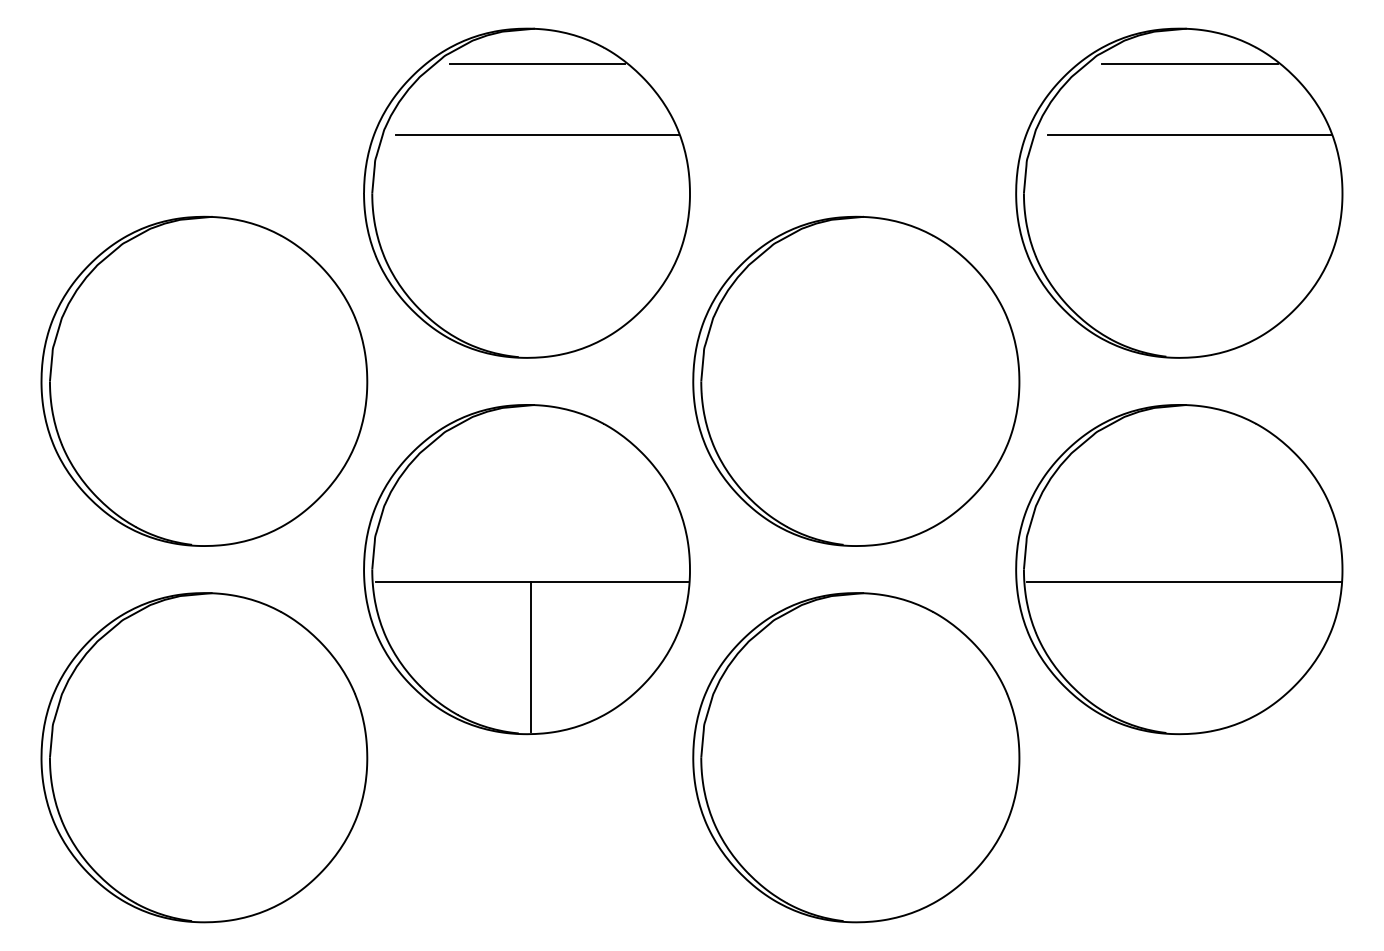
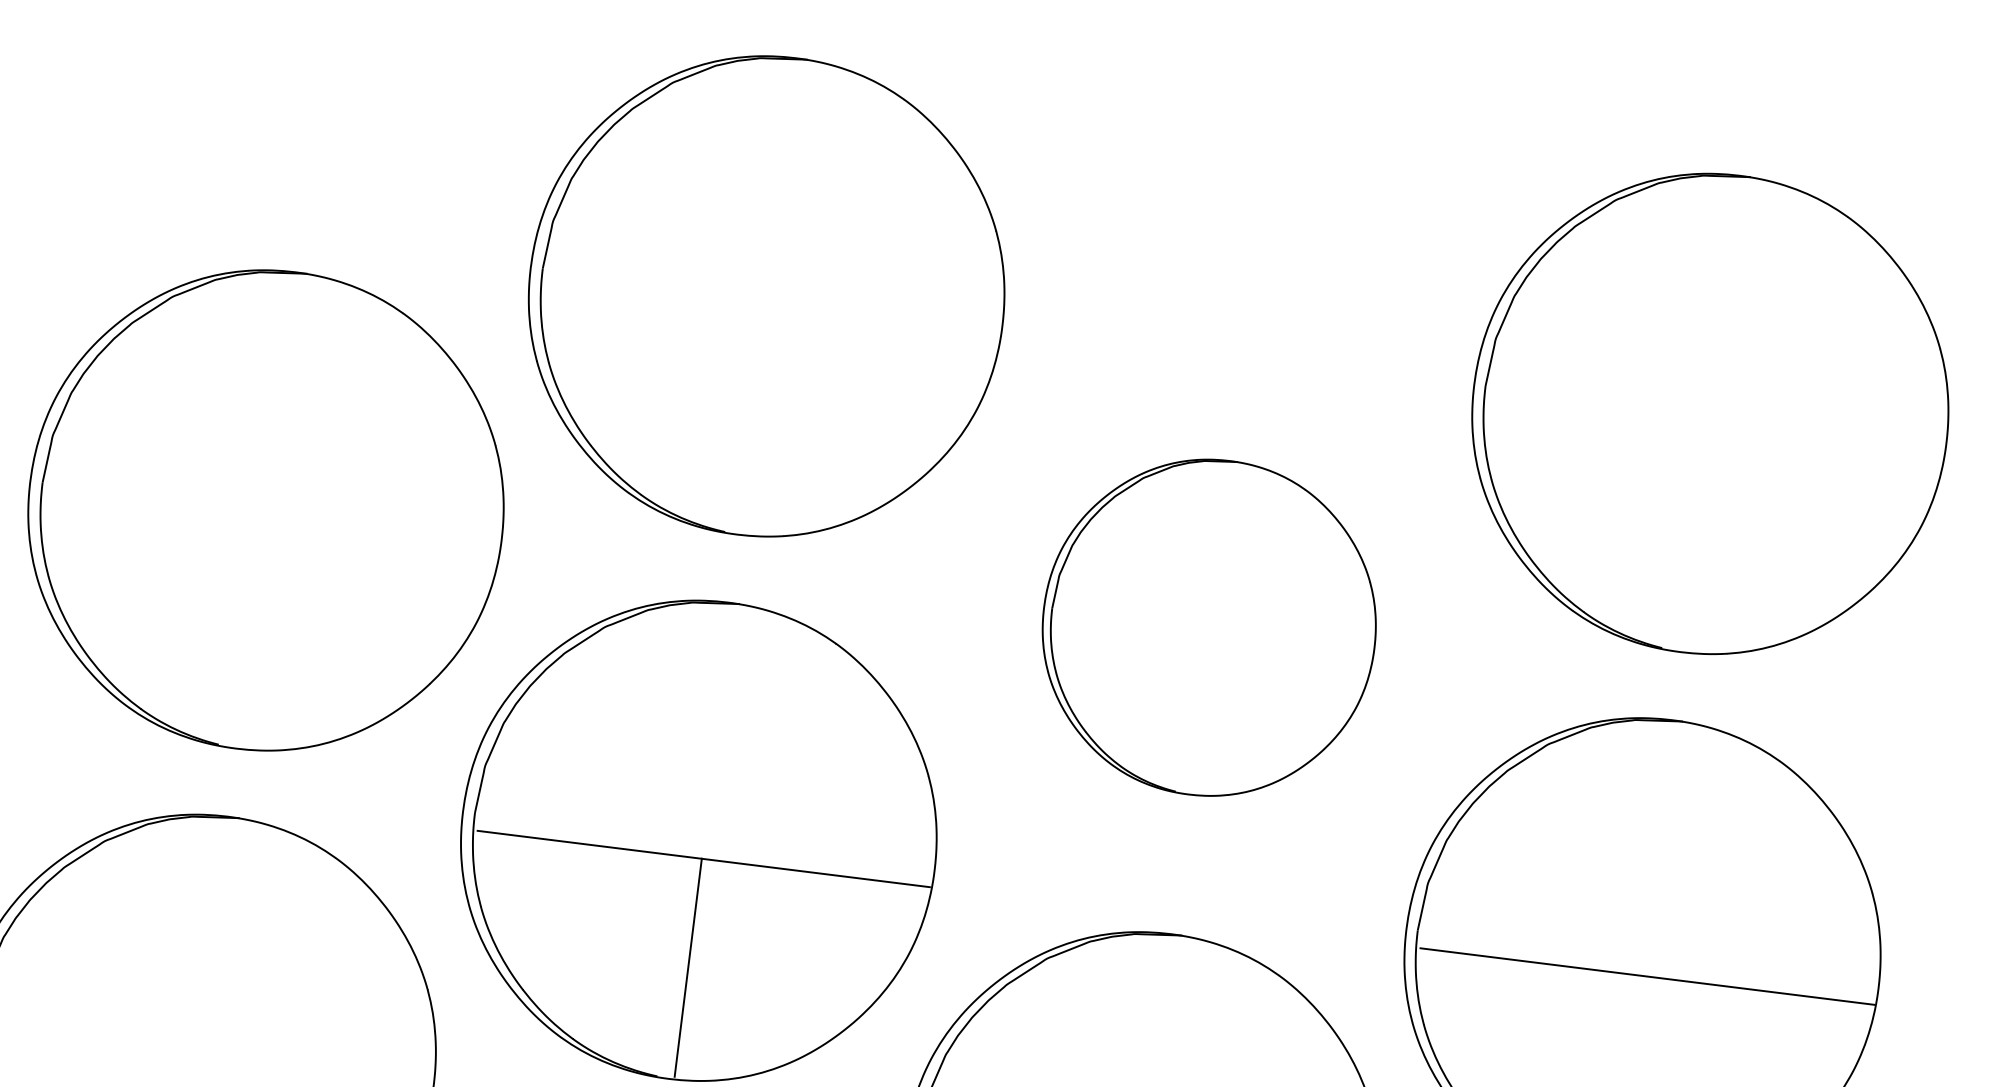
line: (537, 64) -> (805, 111), removed
line: (1189, 64) -> (1748, 229), removed
line: (537, 134) -> (792, 213), removed
line: (1189, 134) -> (1735, 330), removed
part: (856, 380) -> (1209, 626), size x0.7

